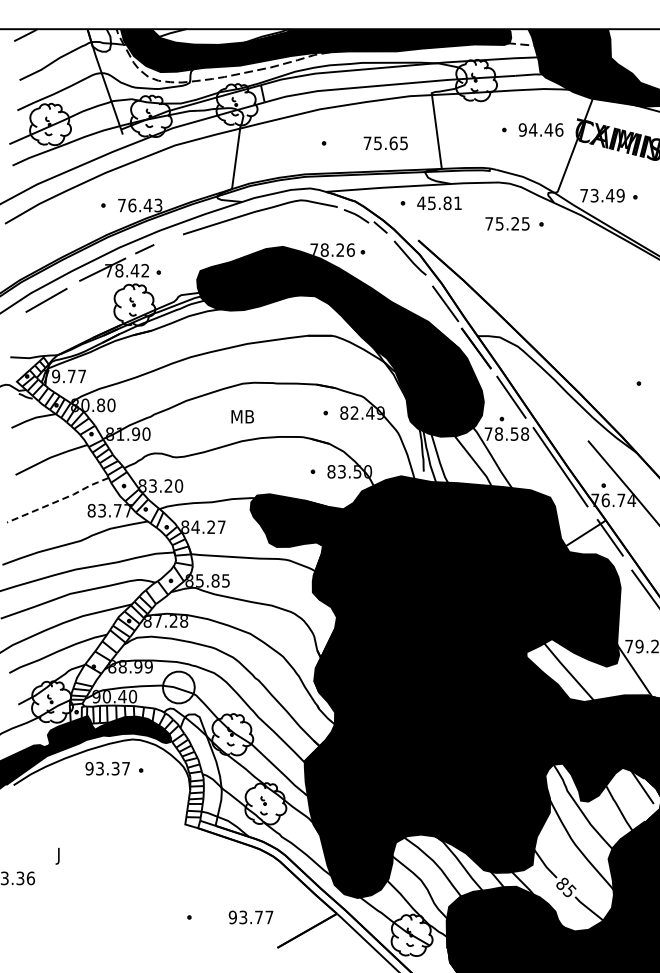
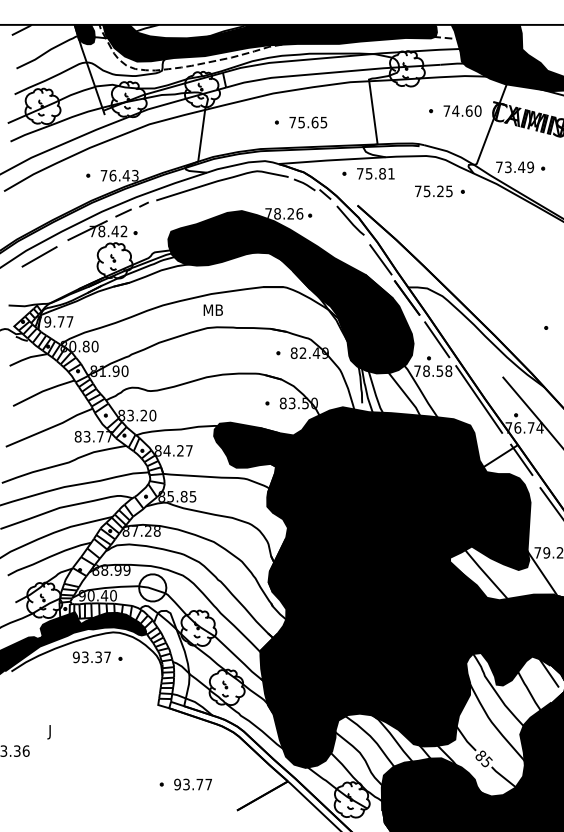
fill: (99, 40) -> (84, 34), added
text: (540, 129) -> (462, 110), 94.46 -> 74.60
text: (385, 143) -> (308, 122), moved
text: (421, 202) -> (360, 173), 45.81 -> 75.81
line: (168, 239) -> (143, 204), added
text: (242, 416) -> (213, 309), moved
line: (59, 500) -> (50, 427), dashed -> solid
text: (250, 917) -> (192, 784), moved

